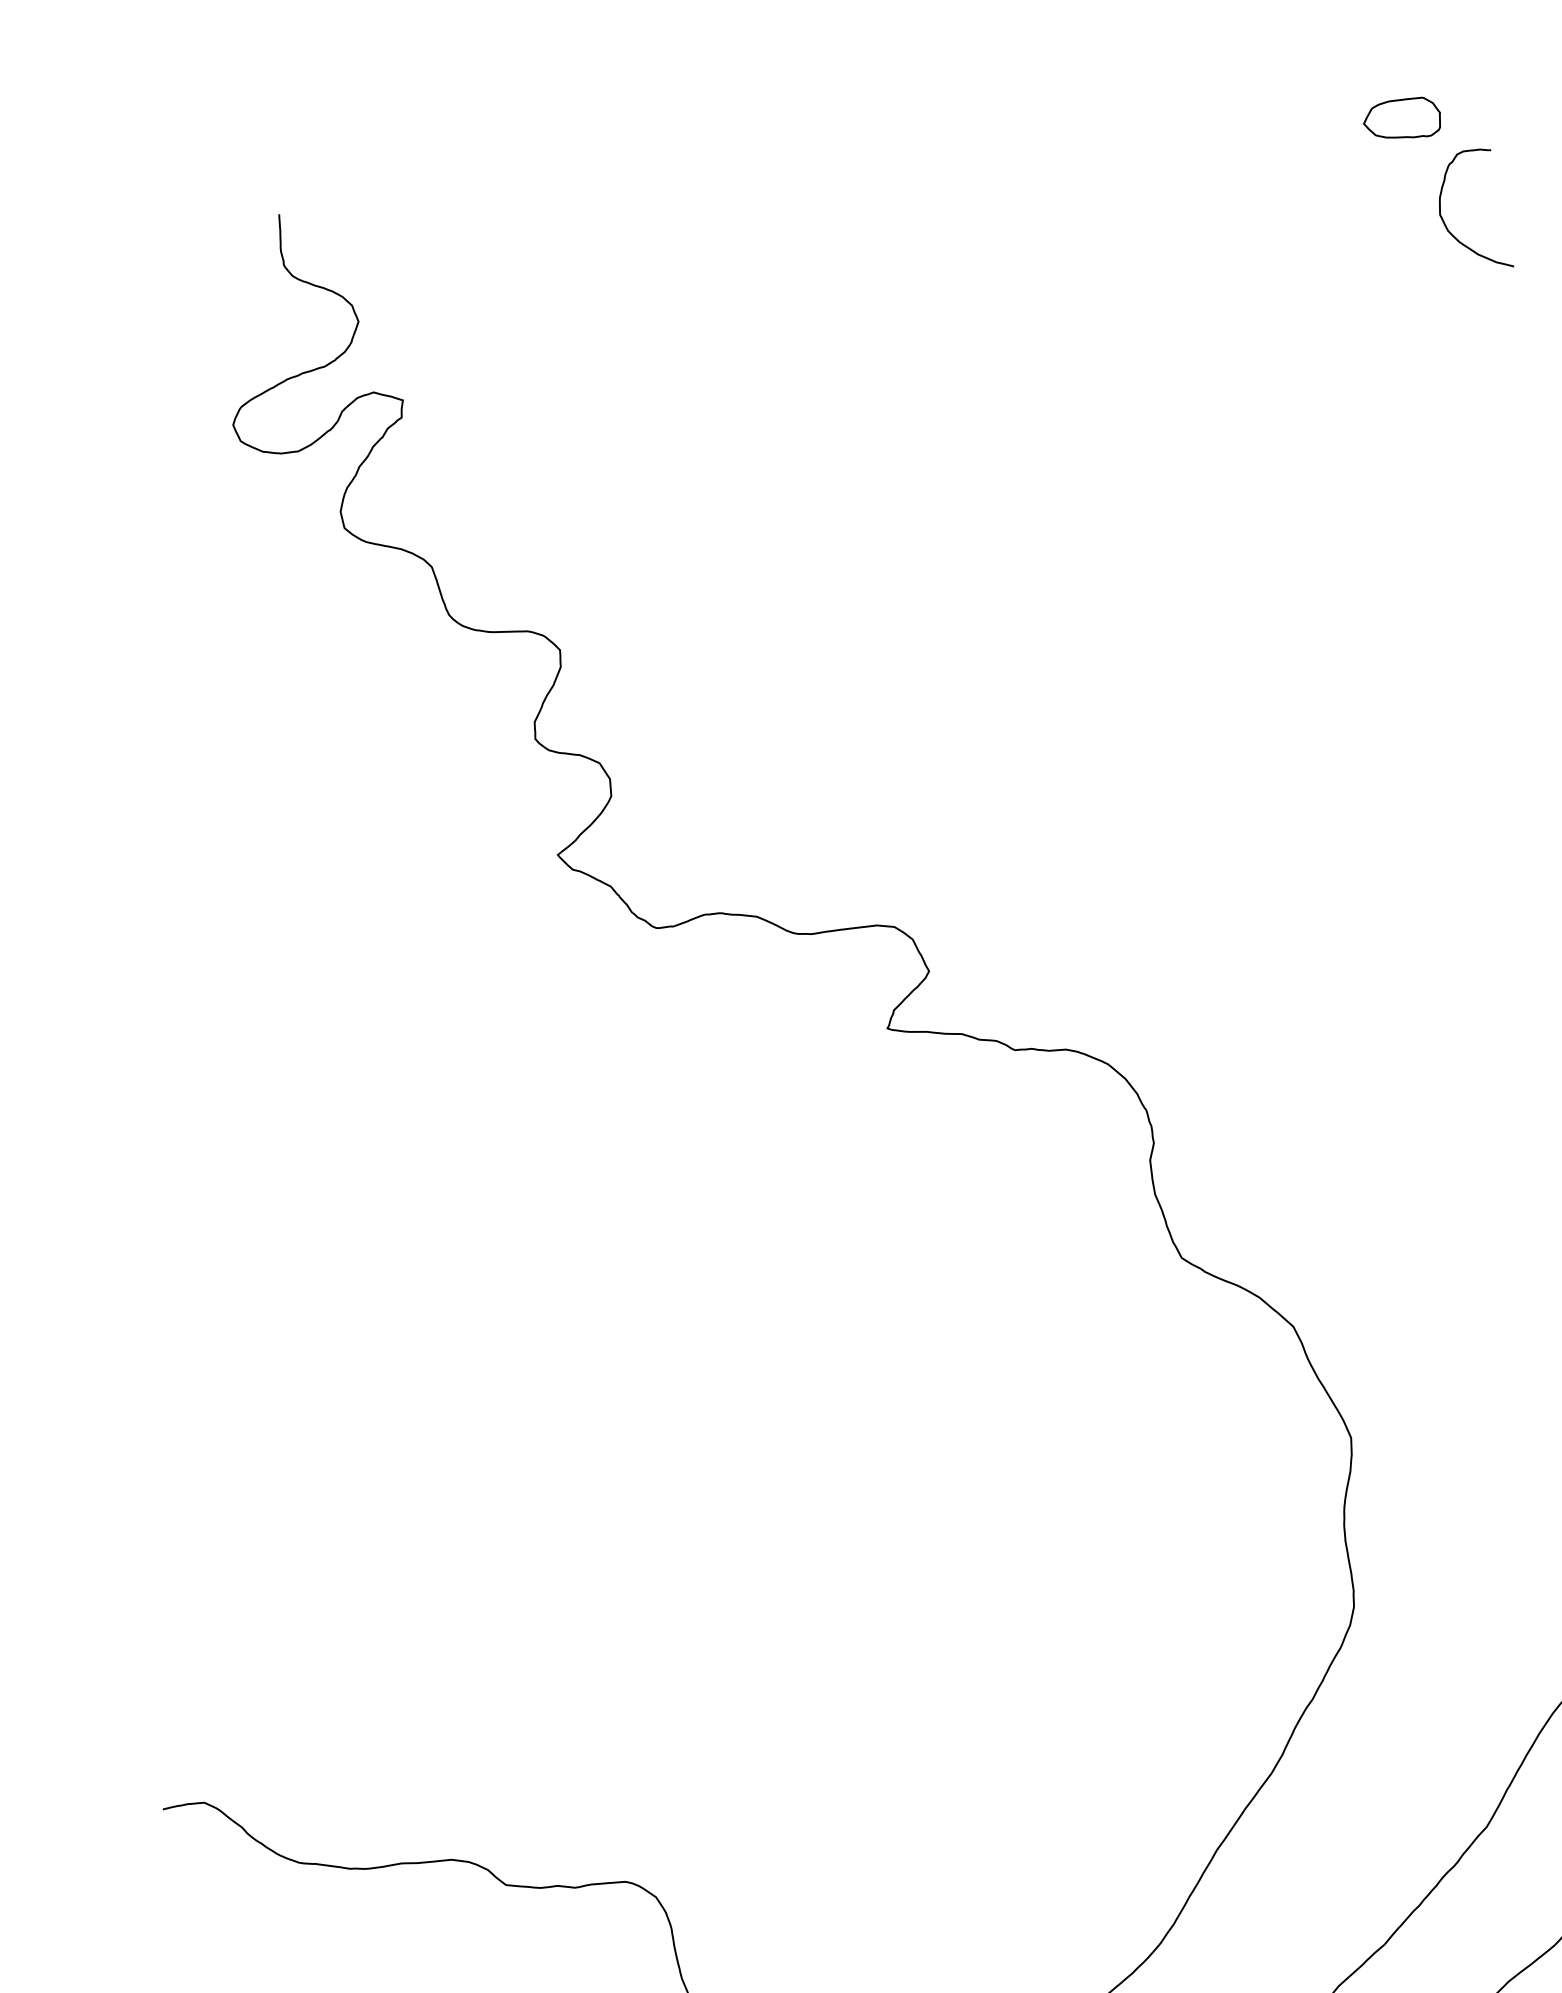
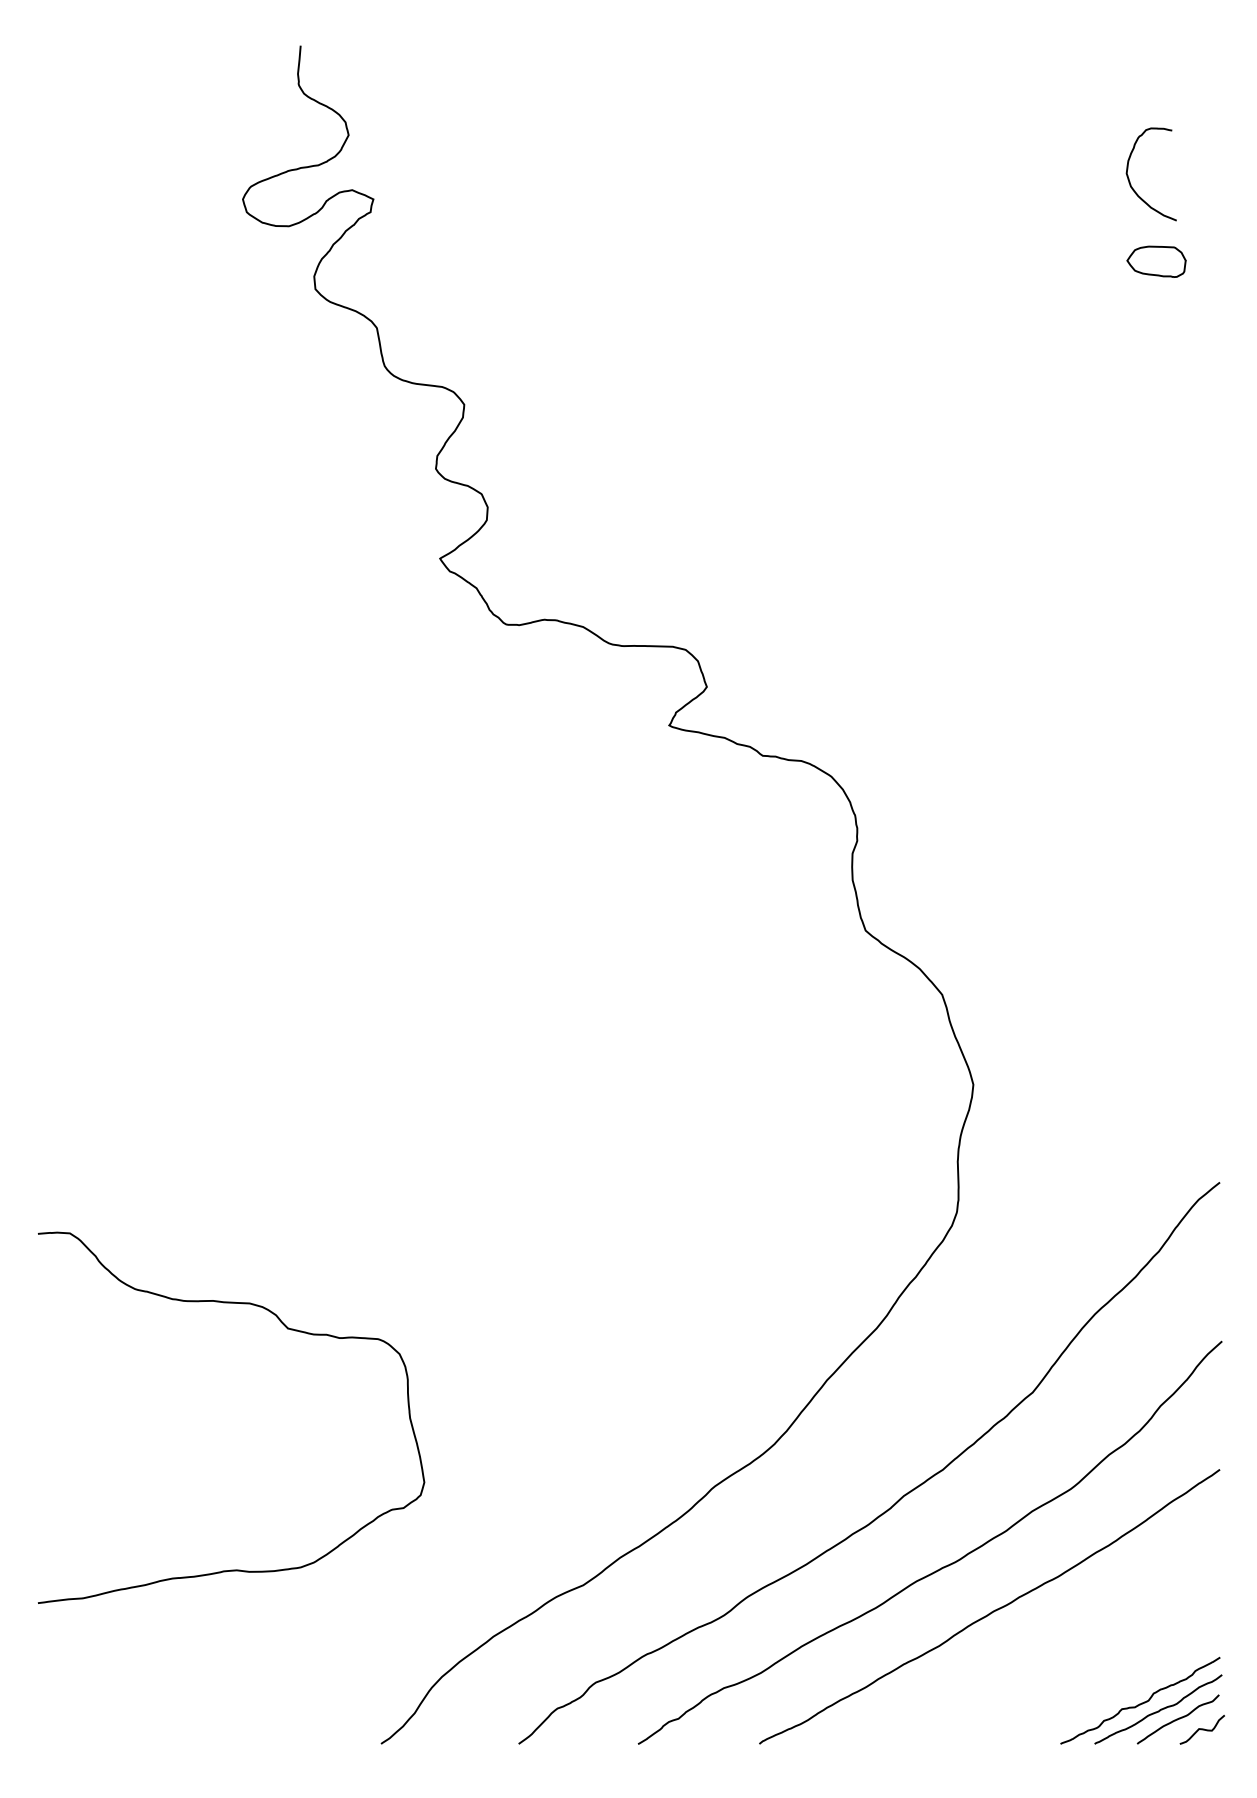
part: (1401, 119) -> (1156, 261), moved
curve: (1446, 224) -> (1130, 181), moved

